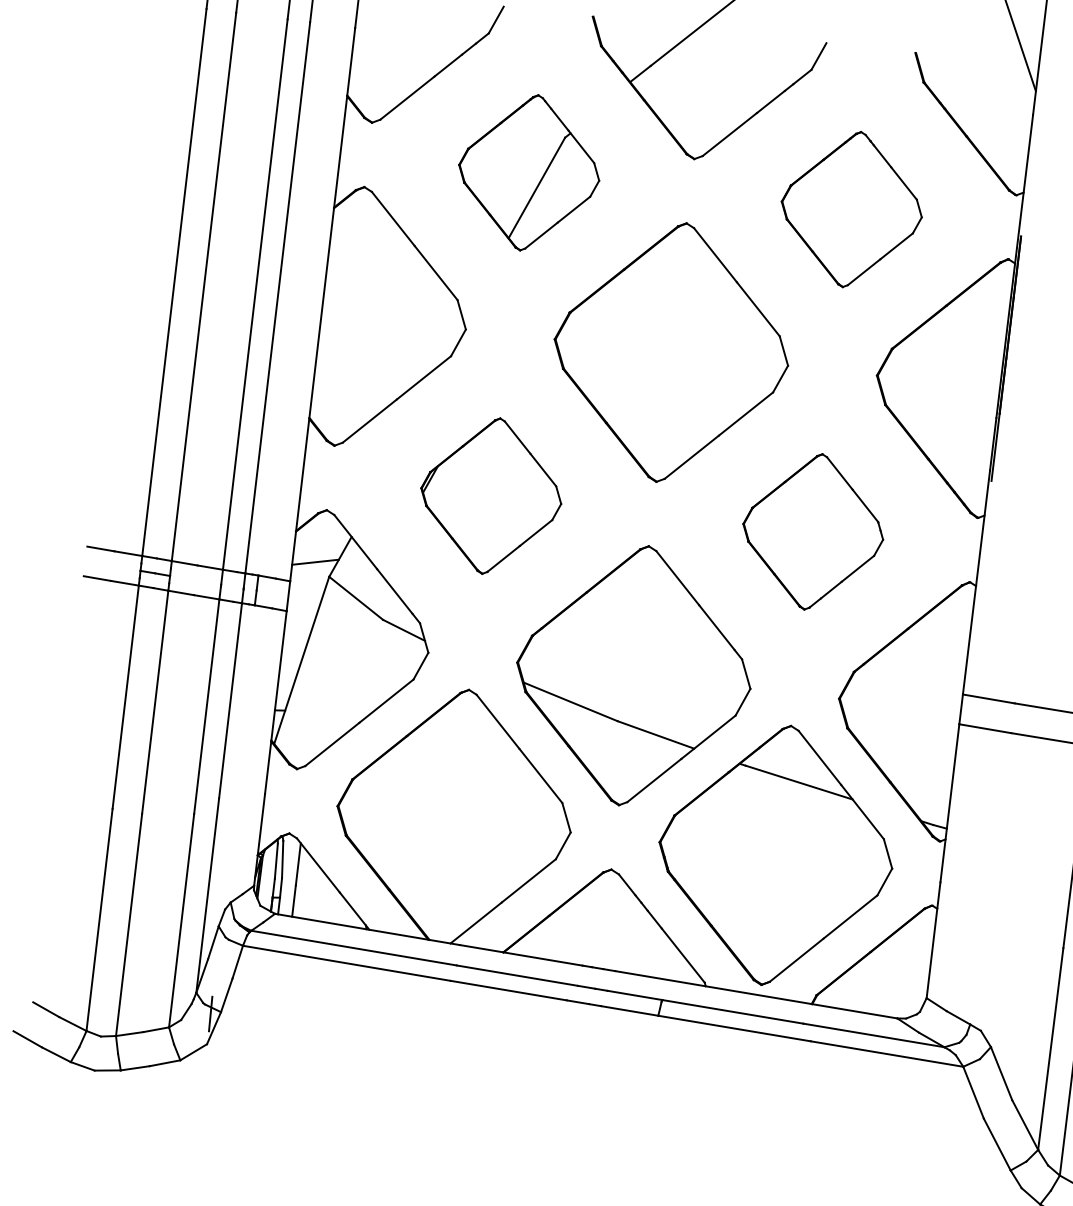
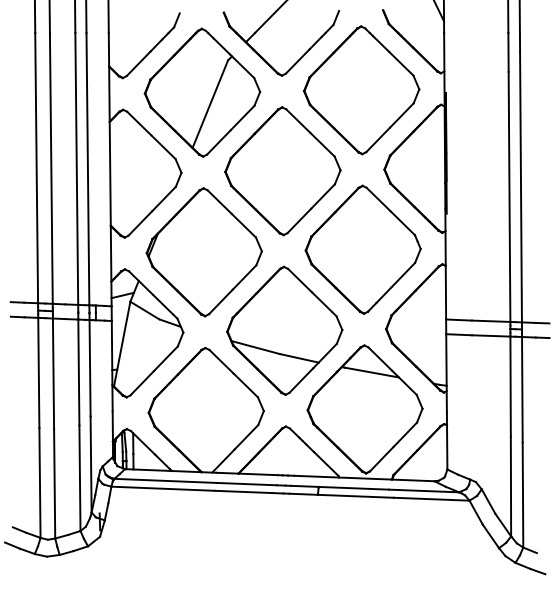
part: (529, 172) -> (202, 92), size x1.67
part: (851, 209) -> (361, 90), size x1.67
part: (489, 496) -> (203, 252), size x1.67
part: (812, 531) -> (362, 249), size x1.67

